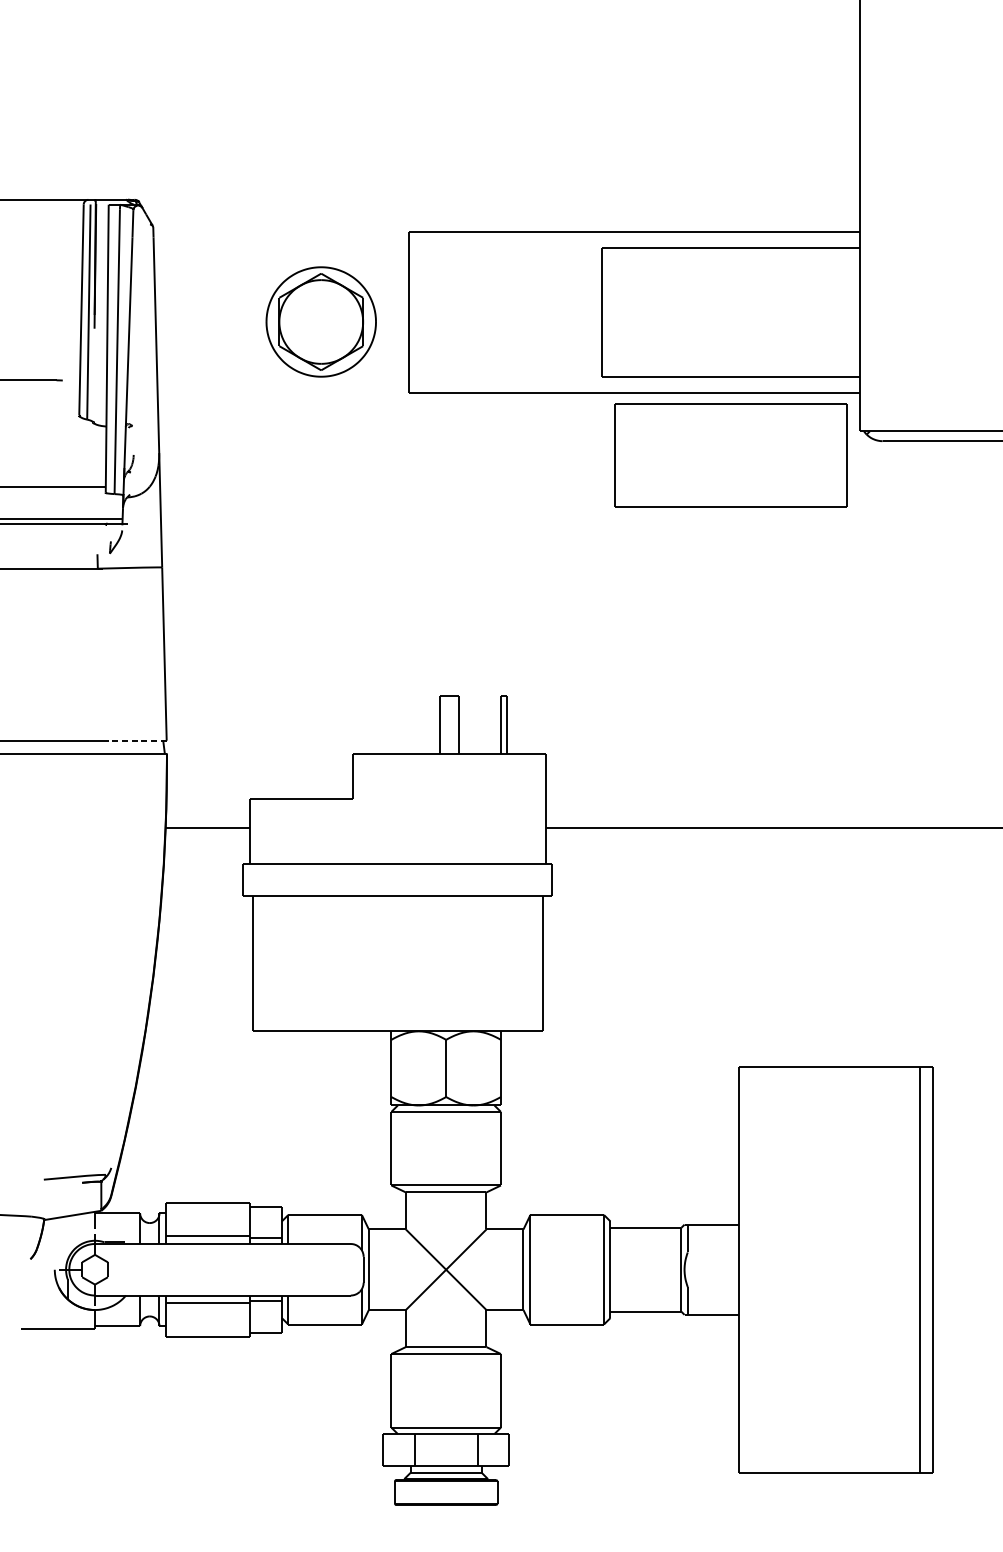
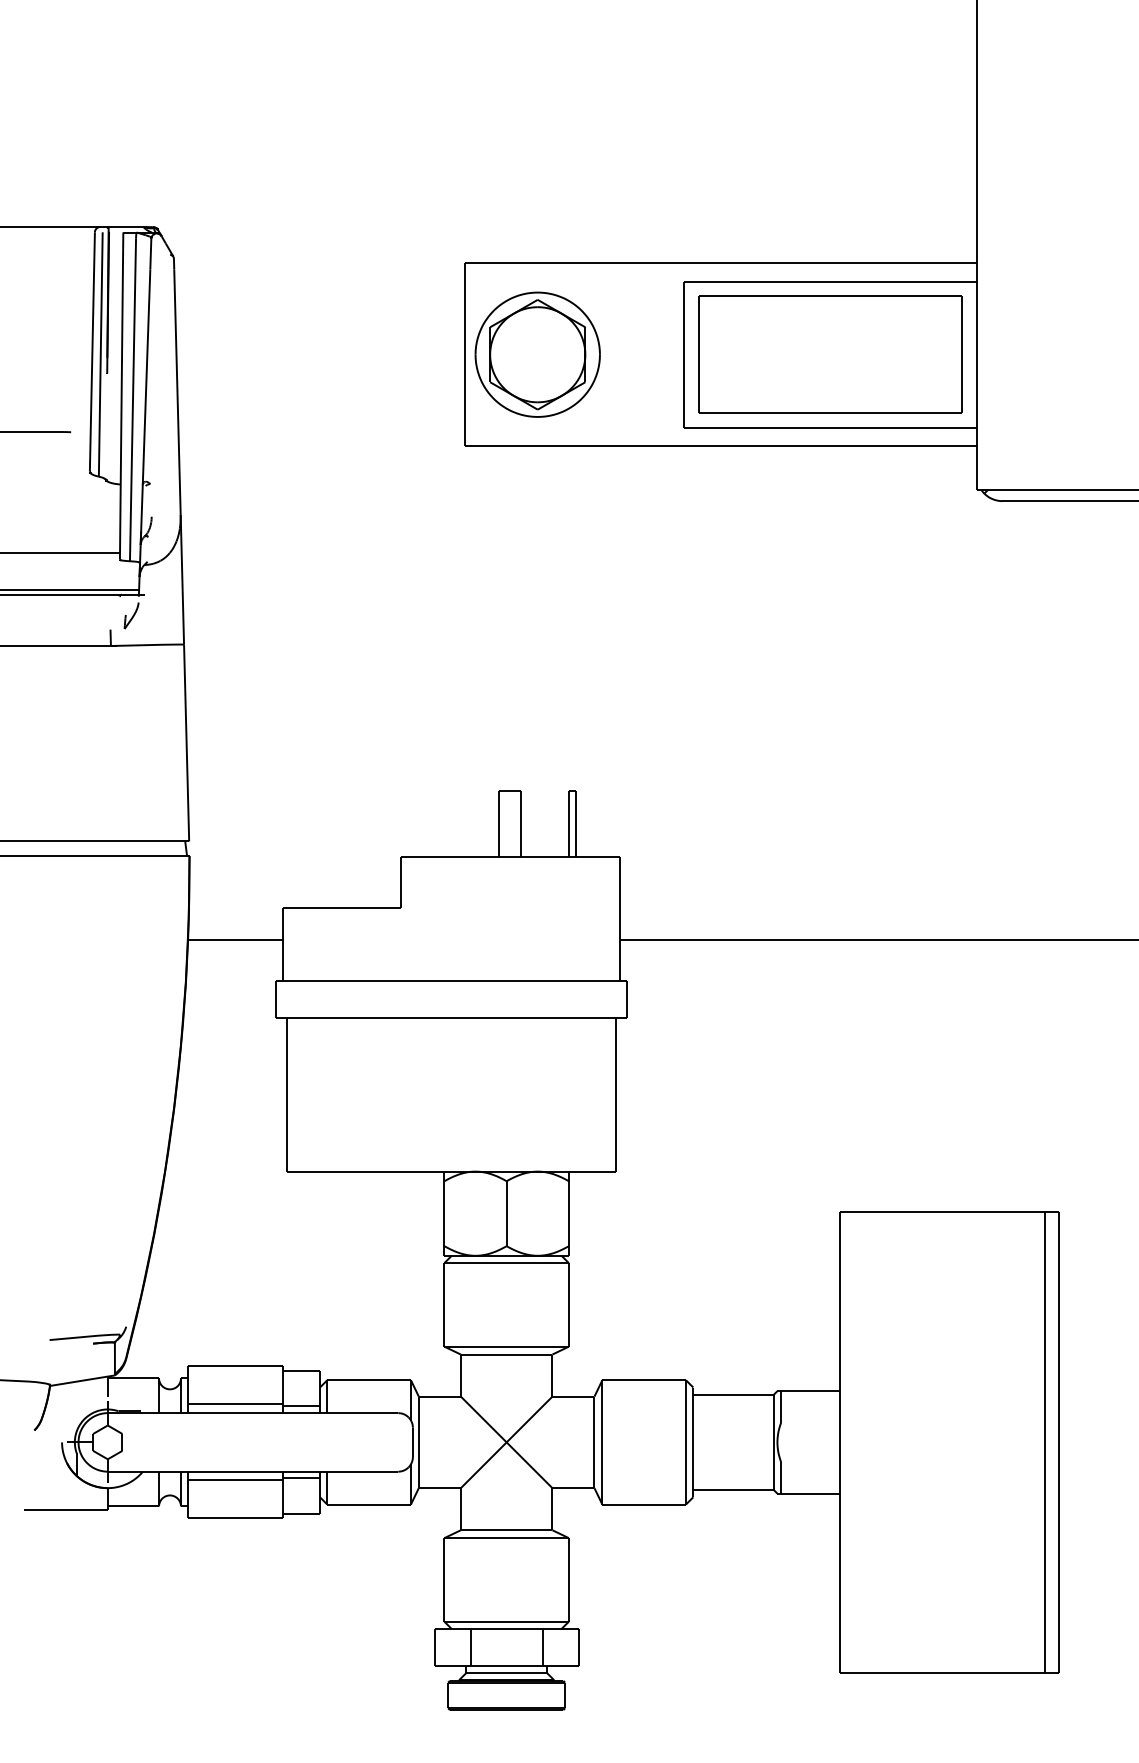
part: (321, 321) -> (537, 354), moved
part: (731, 455) -> (830, 354), moved
line: (134, 740) -> (152, 841), dashed -> solid

